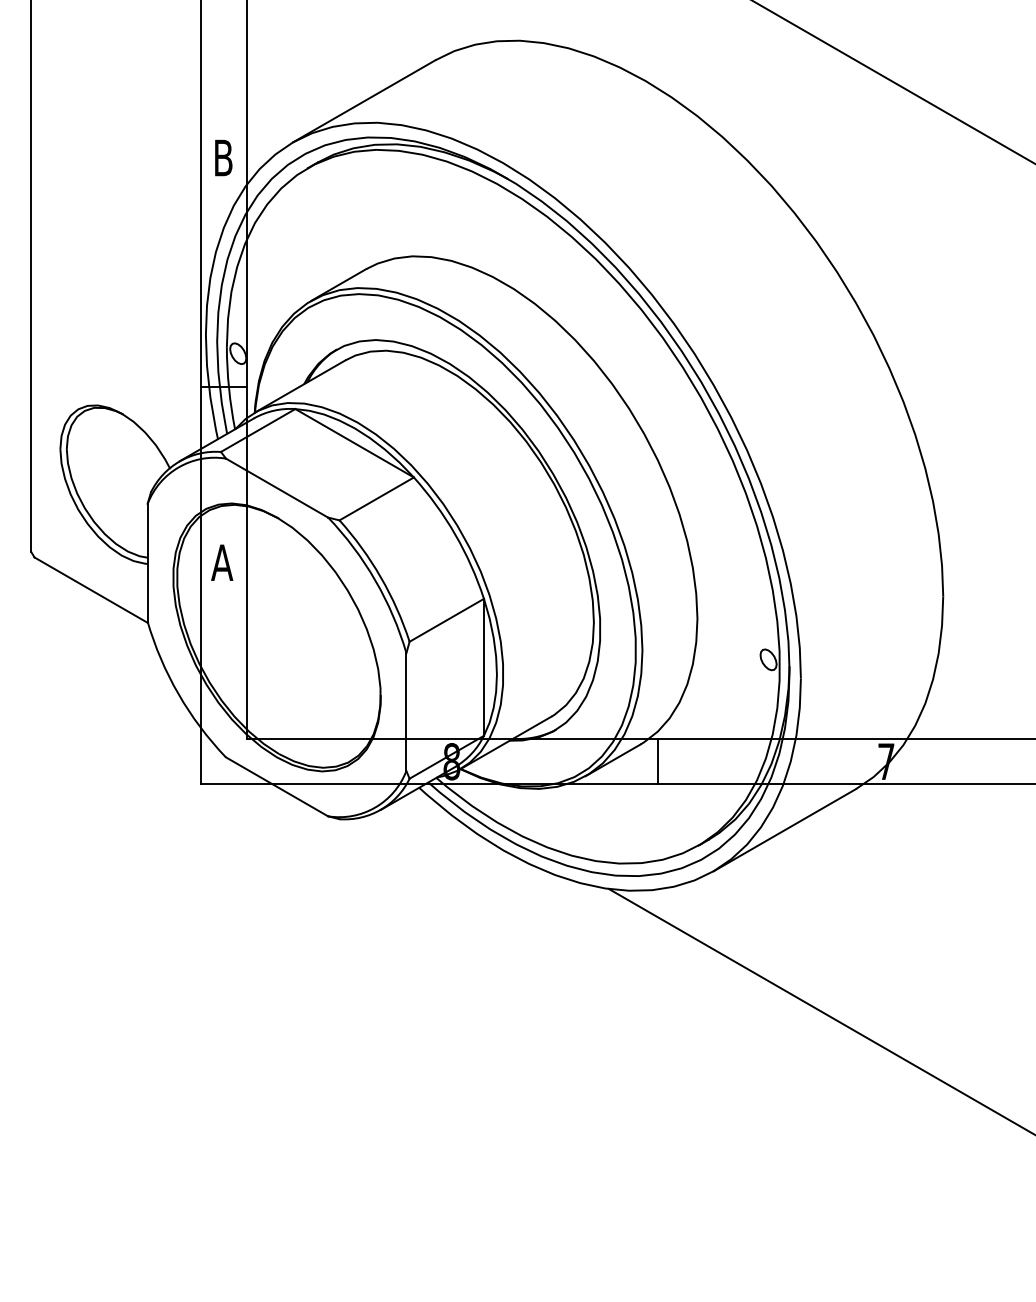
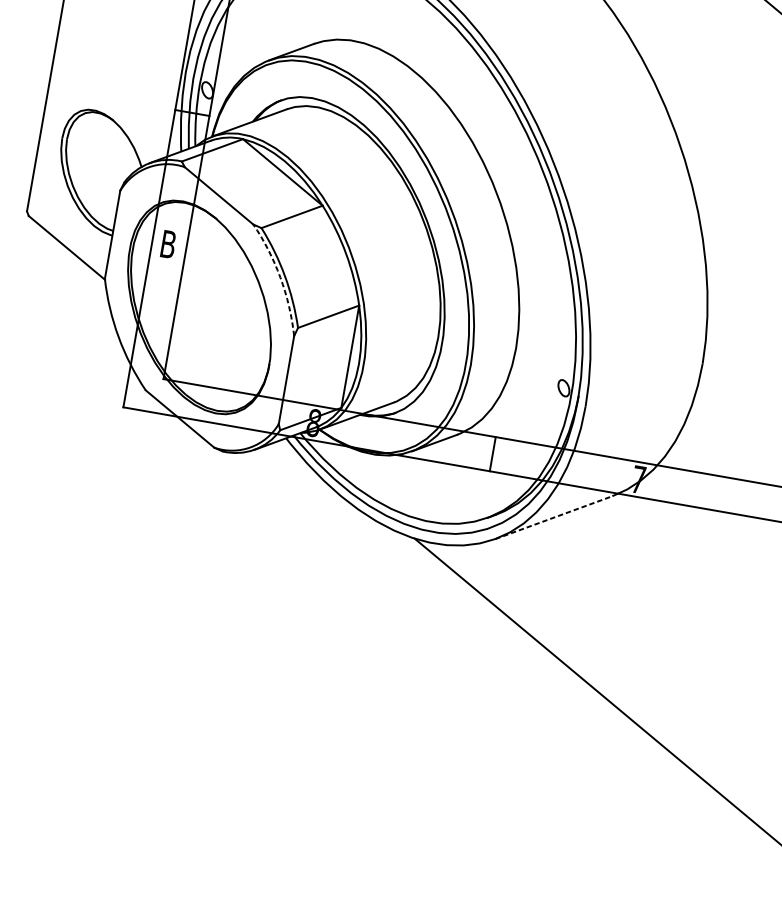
text: (222, 562) -> (168, 244), A -> B
arc: (375, 580) -> (280, 277), solid -> dashed
line: (658, 761) -> (493, 454), moved
line: (785, 829) -> (554, 517), solid -> dashed

